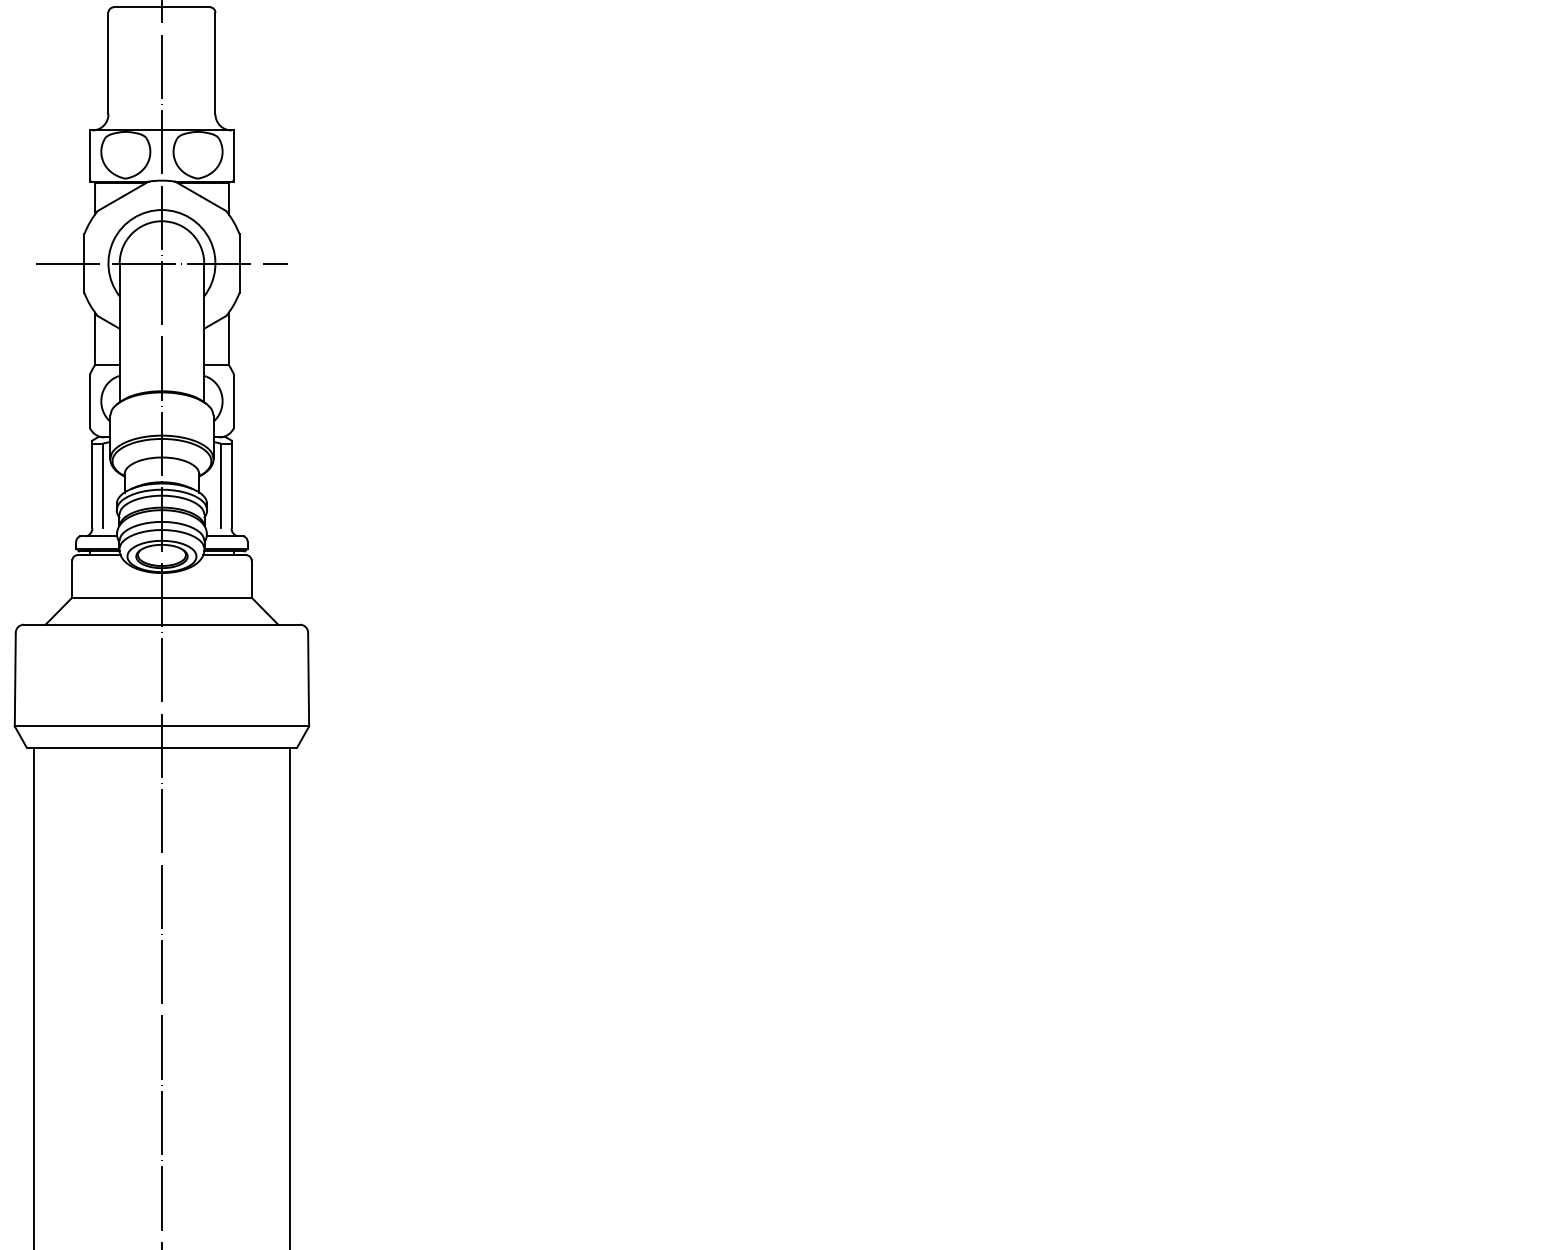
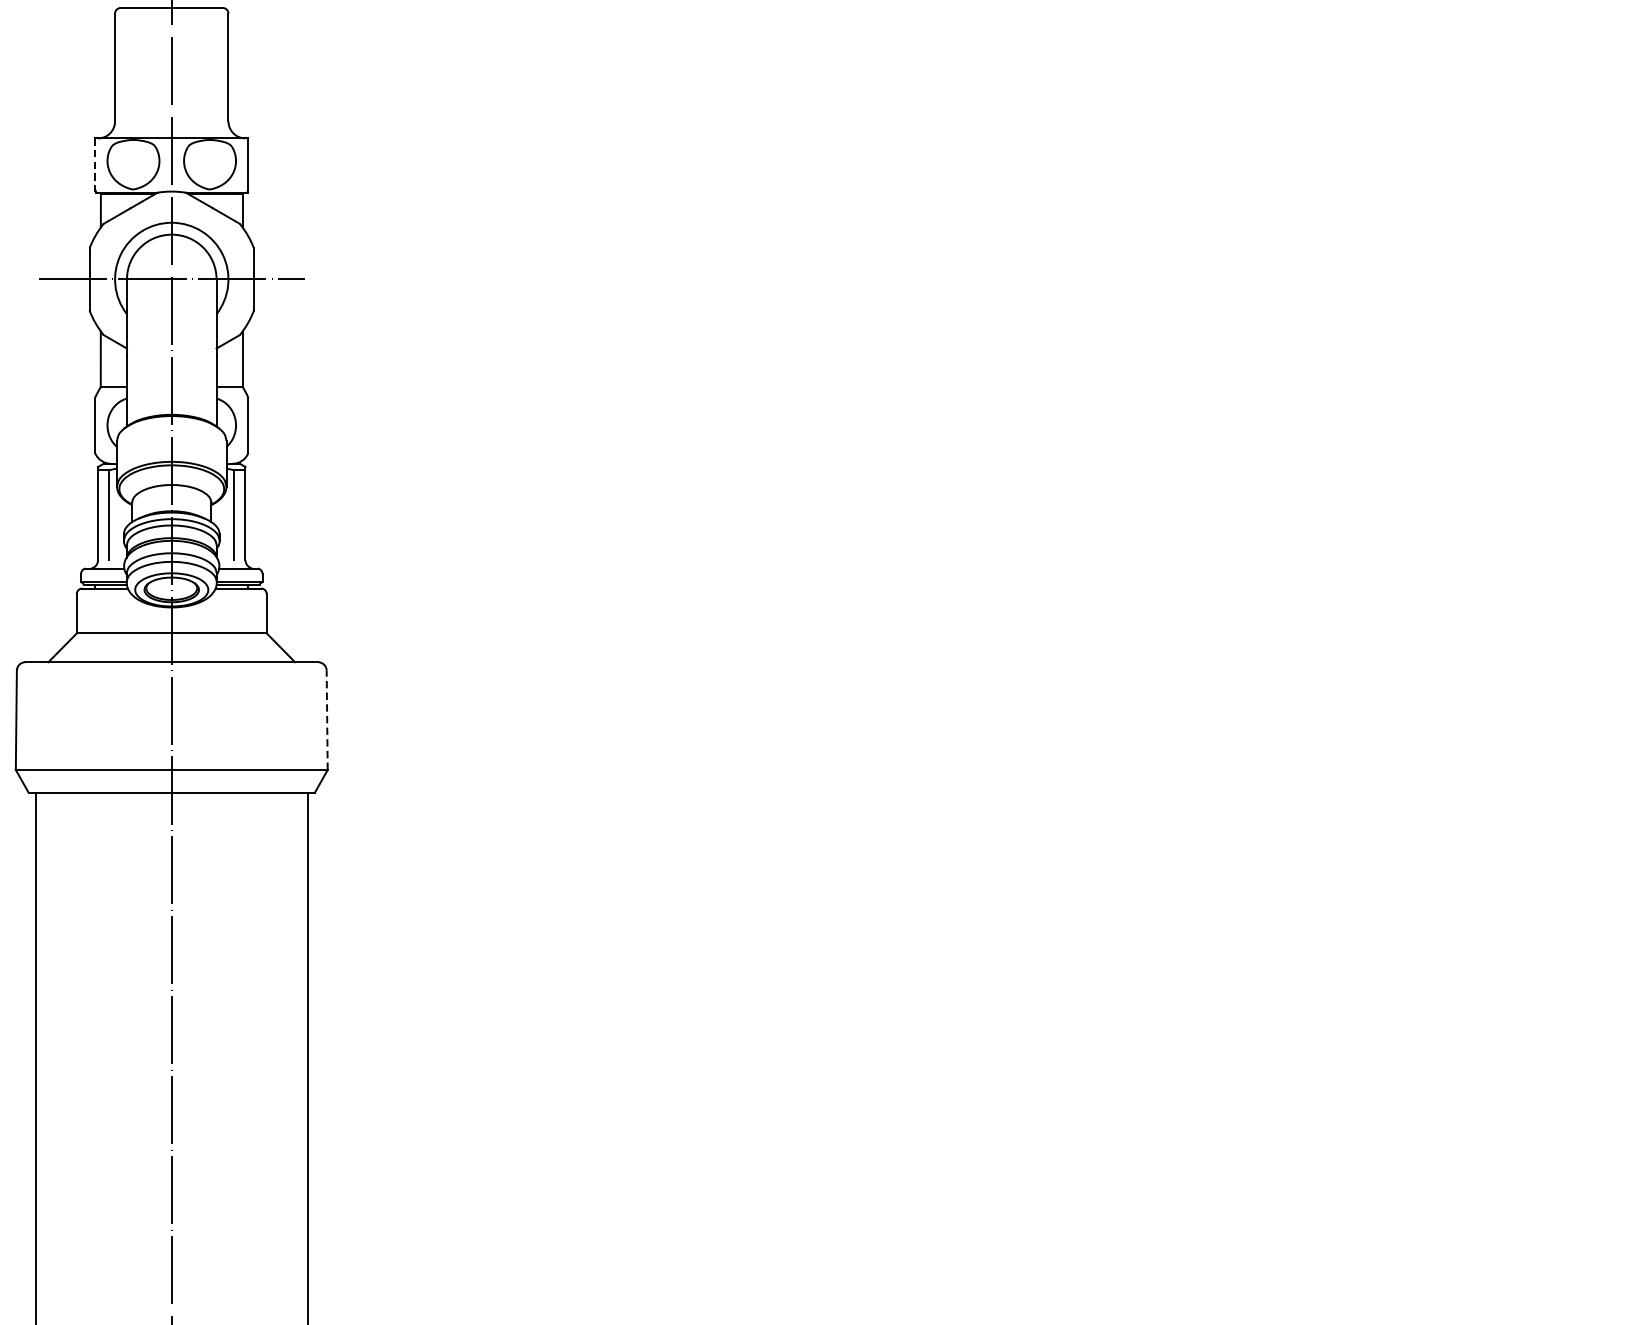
line: (89, 156) -> (94, 166), solid -> dashed
line: (308, 679) -> (327, 720), solid -> dashed

